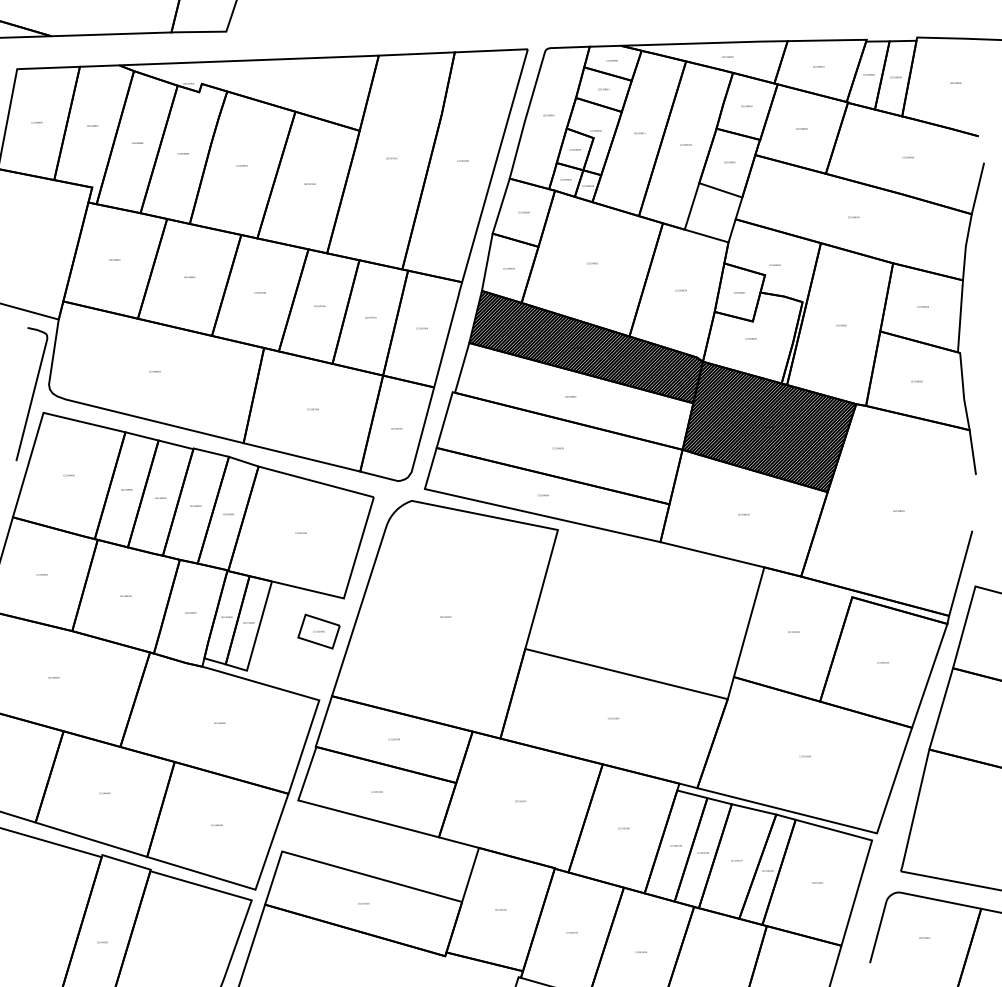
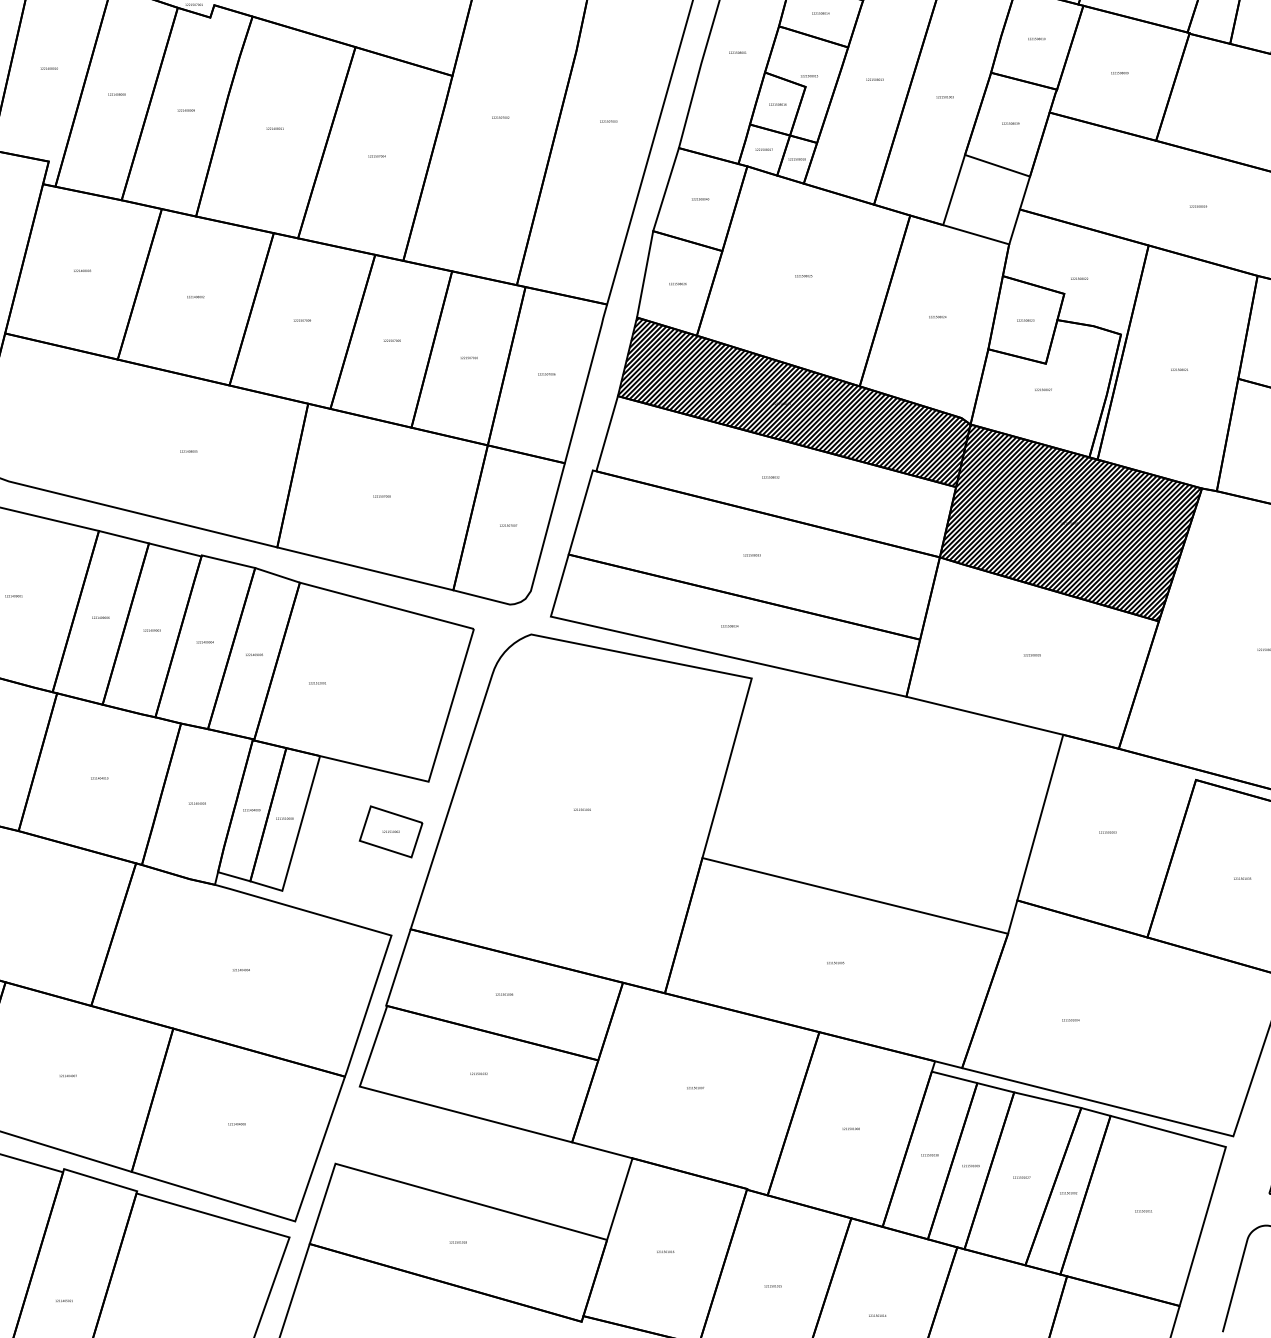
text: (154, 371) -> (188, 451), moved
text: (300, 532) -> (316, 682), moved
text: (804, 756) -> (1069, 1020), moved

